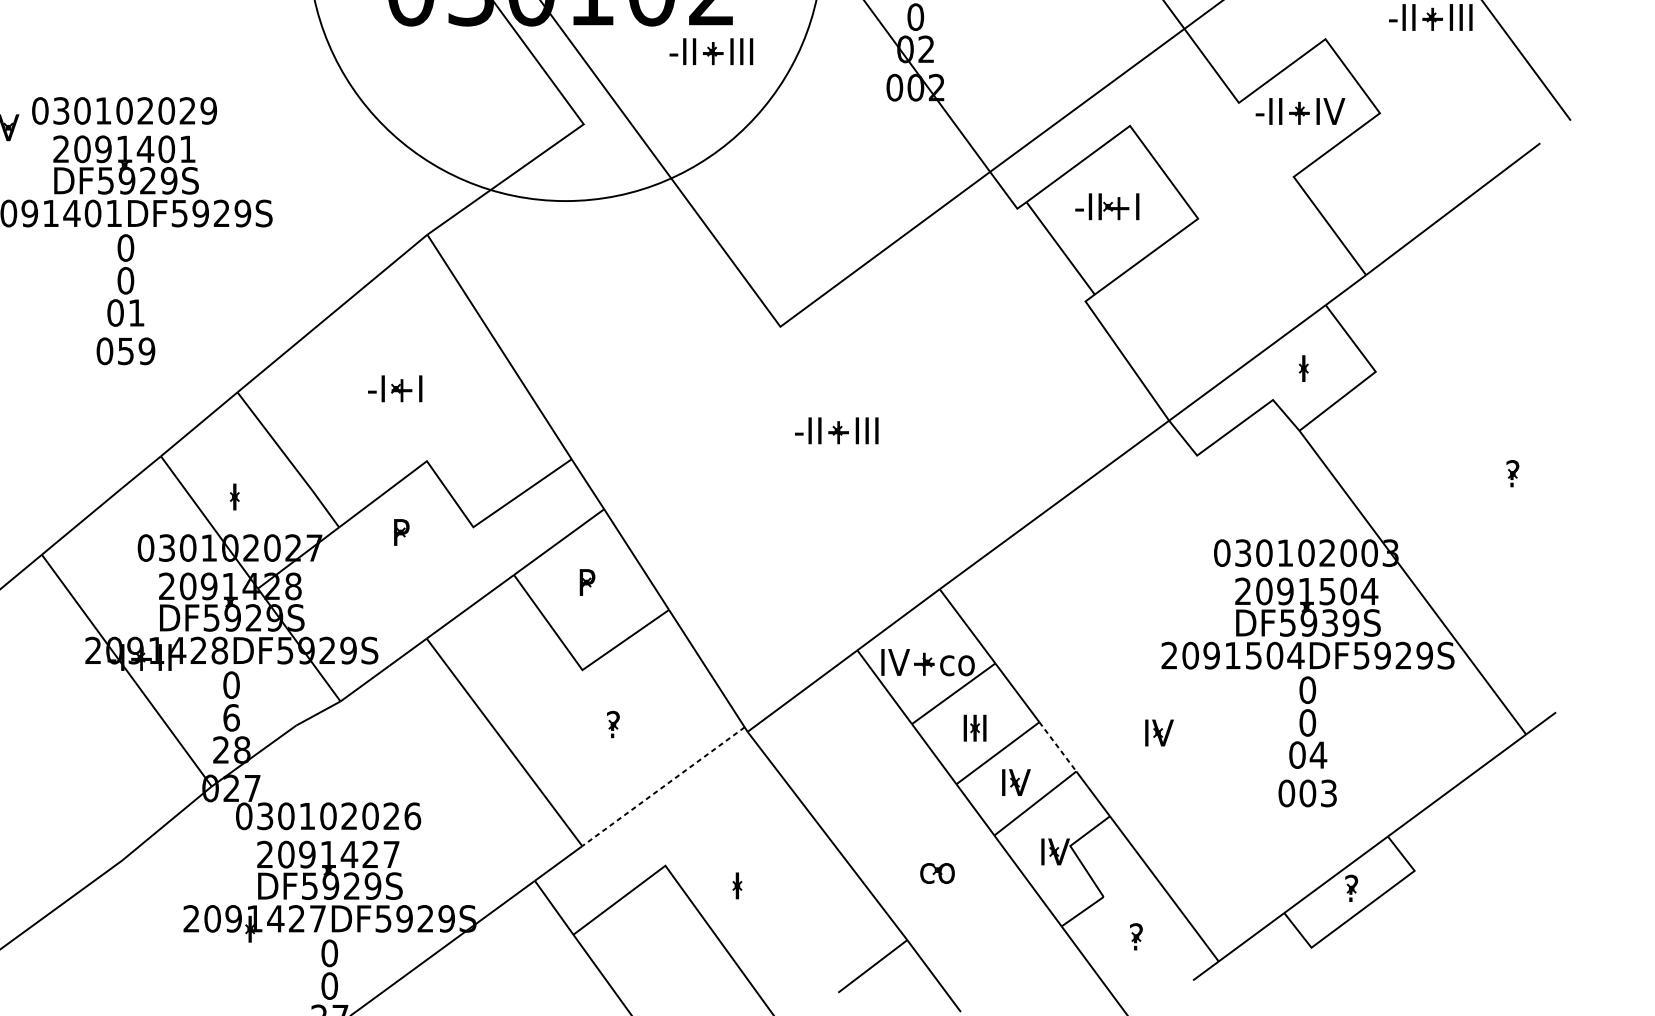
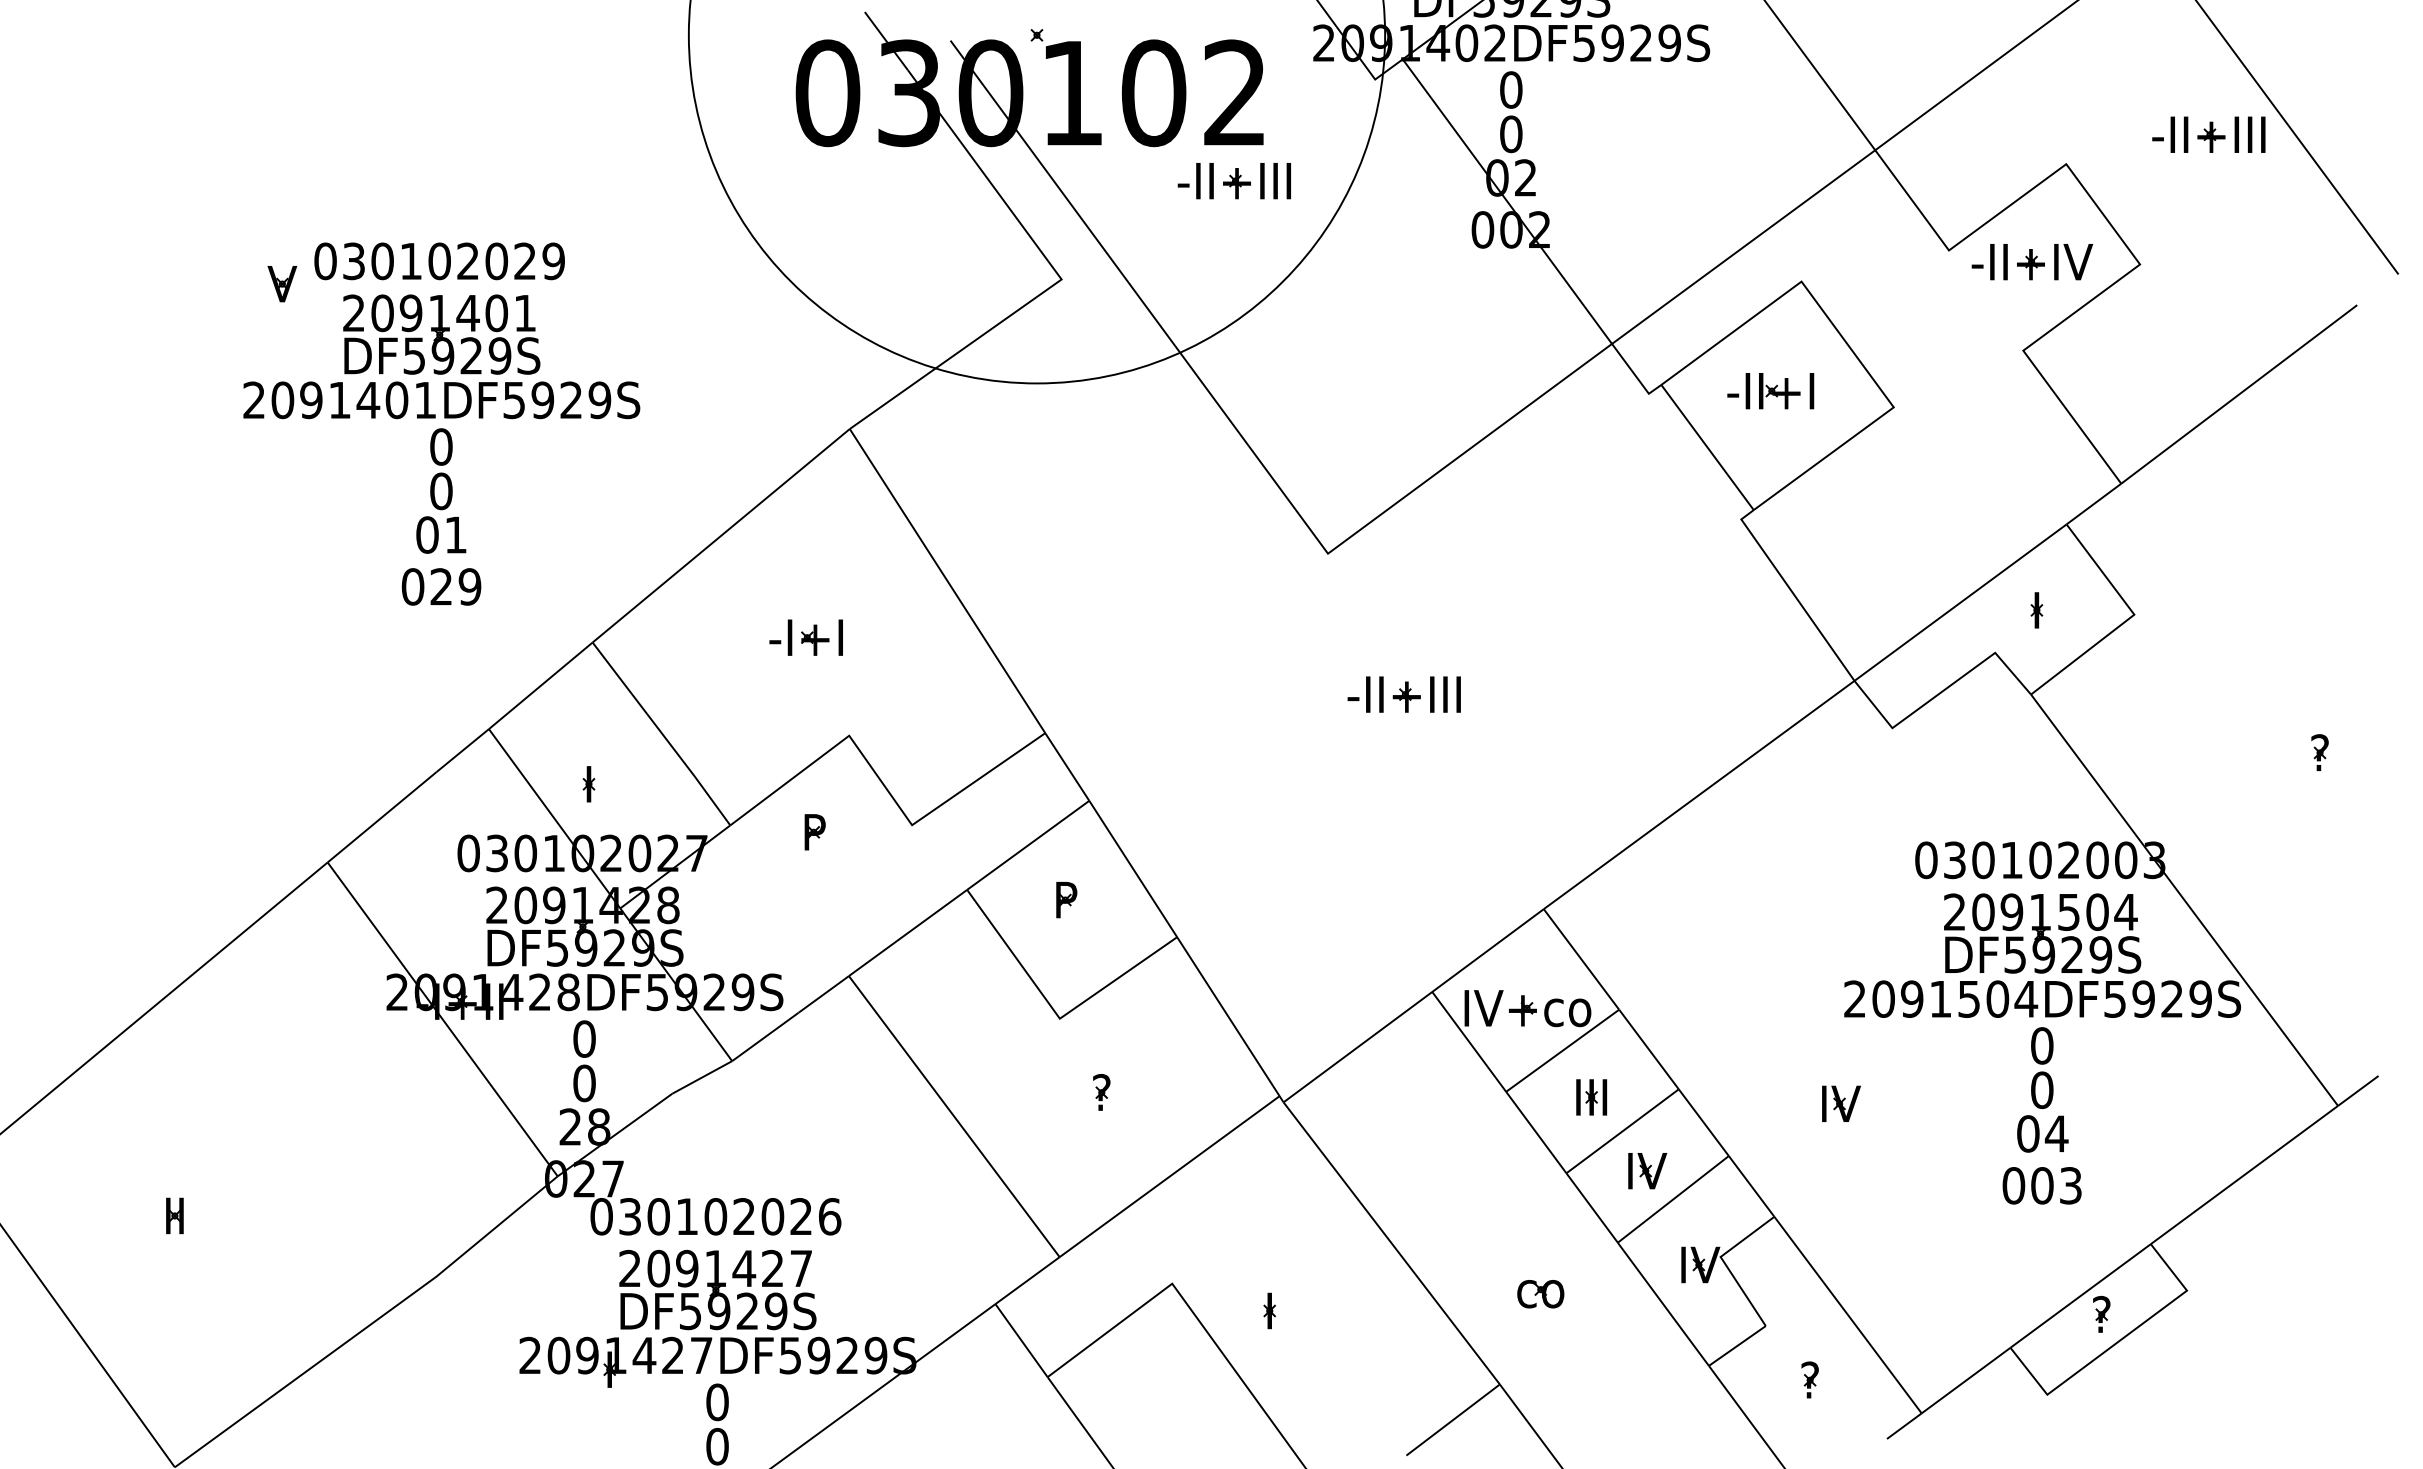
text: (125, 351) -> (440, 586), 059 -> 029
text: (1330, 622) -> (2072, 954), DF5939S -> DF5929S
text: (231, 717) -> (584, 1082), 6 -> 0
line: (1057, 746) -> (1703, 1122), dashed -> solid
line: (663, 786) -> (1169, 1176), dashed -> solid

